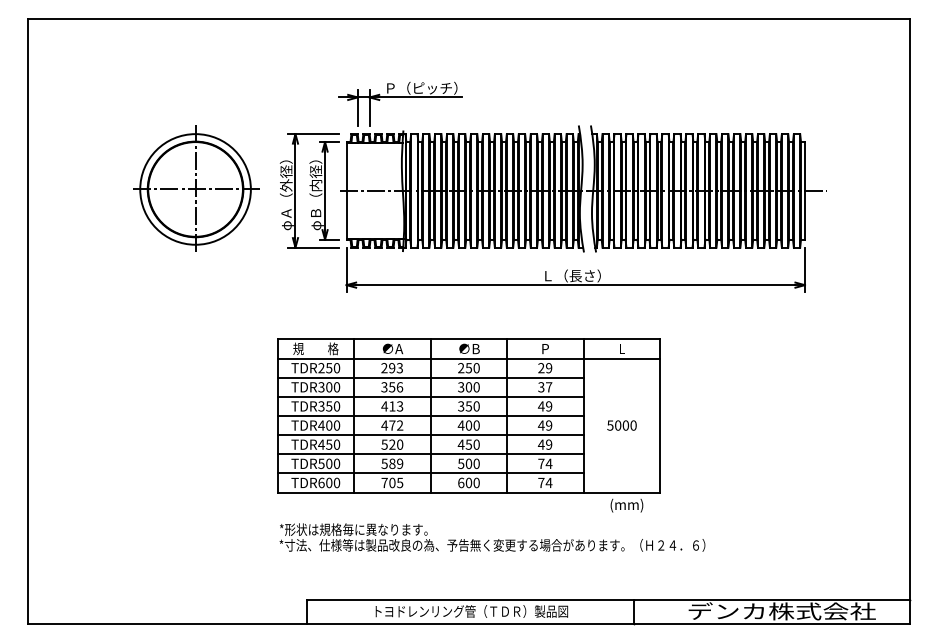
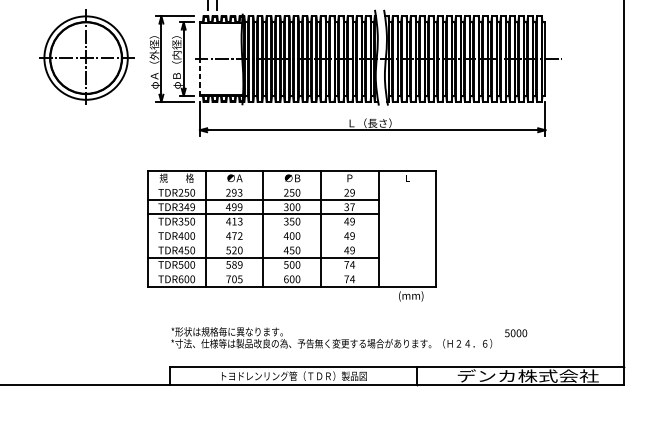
line: (346, 214) -> (199, 76), solid -> dashed
line: (468, 358) -> (291, 185), removed
text: (332, 387) -> (189, 207), TDR300 -> TDR349
text: (392, 387) -> (234, 207), 356 -> 499
line: (430, 416) -> (263, 229), removed
text: (621, 425) -> (515, 333), moved
line: (430, 435) -> (263, 243), removed
line: (430, 473) -> (263, 272), removed
text: (492, 537) -> (331, 337), moved

